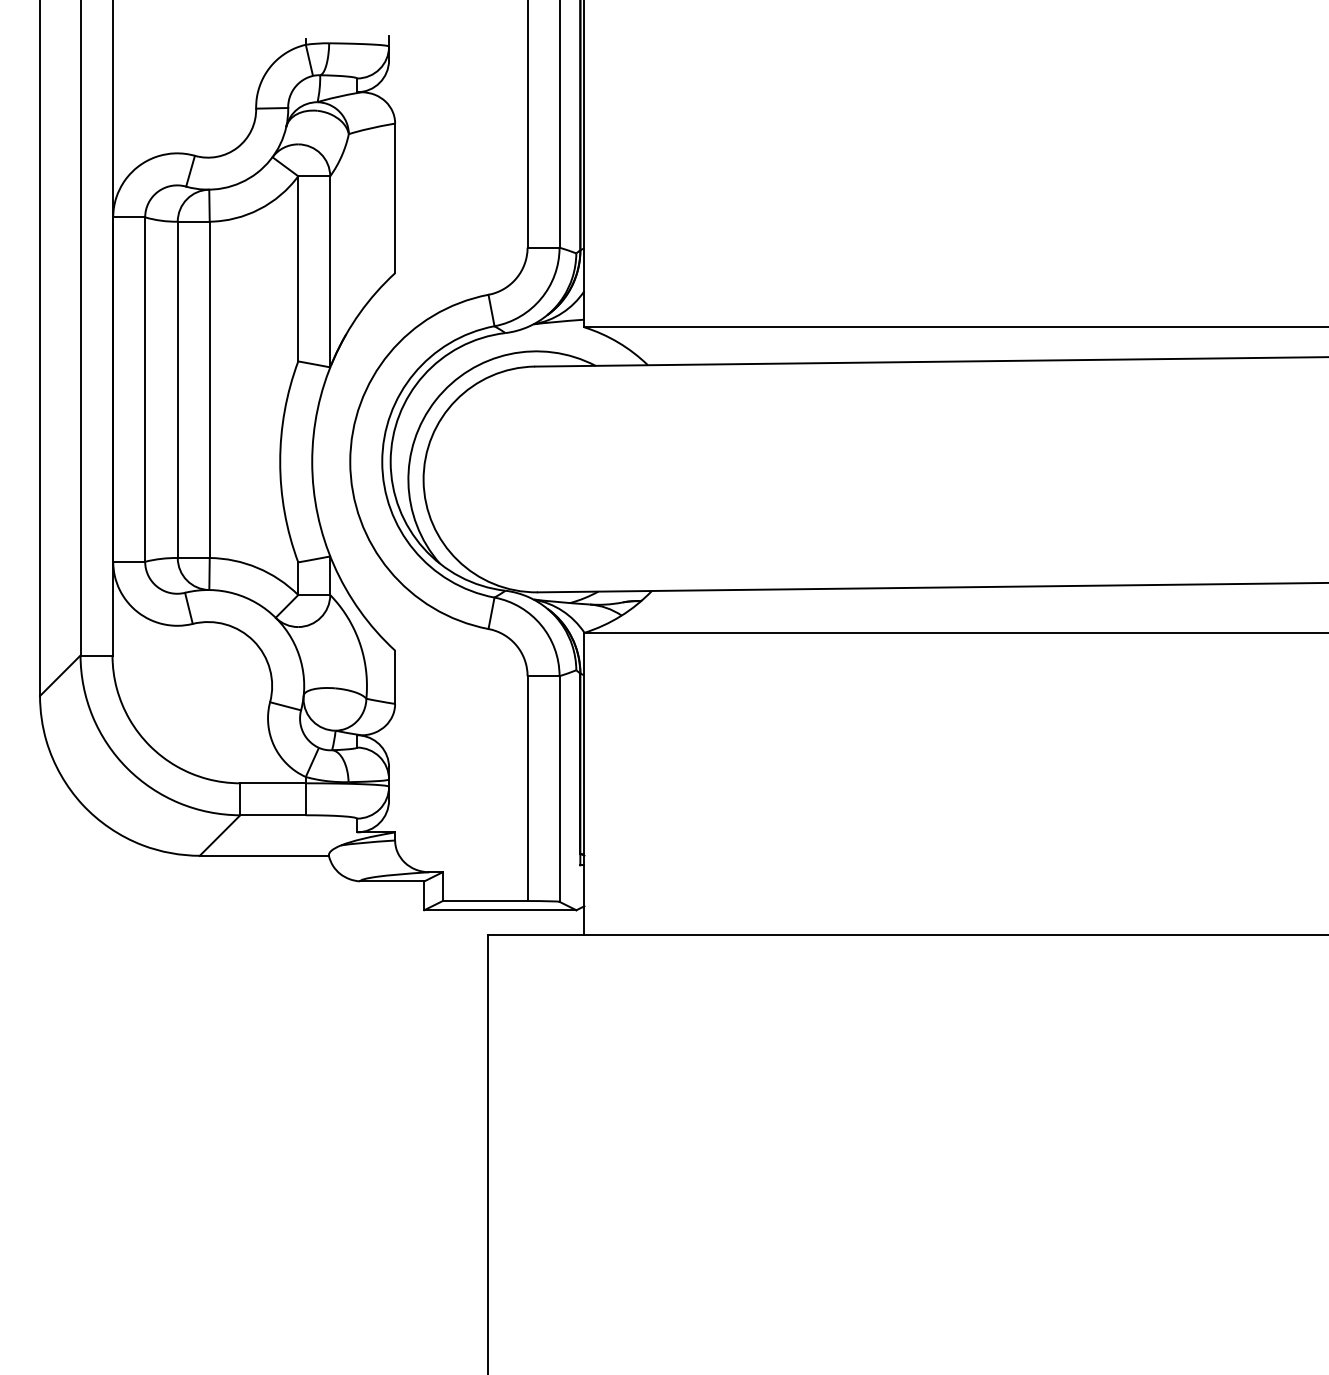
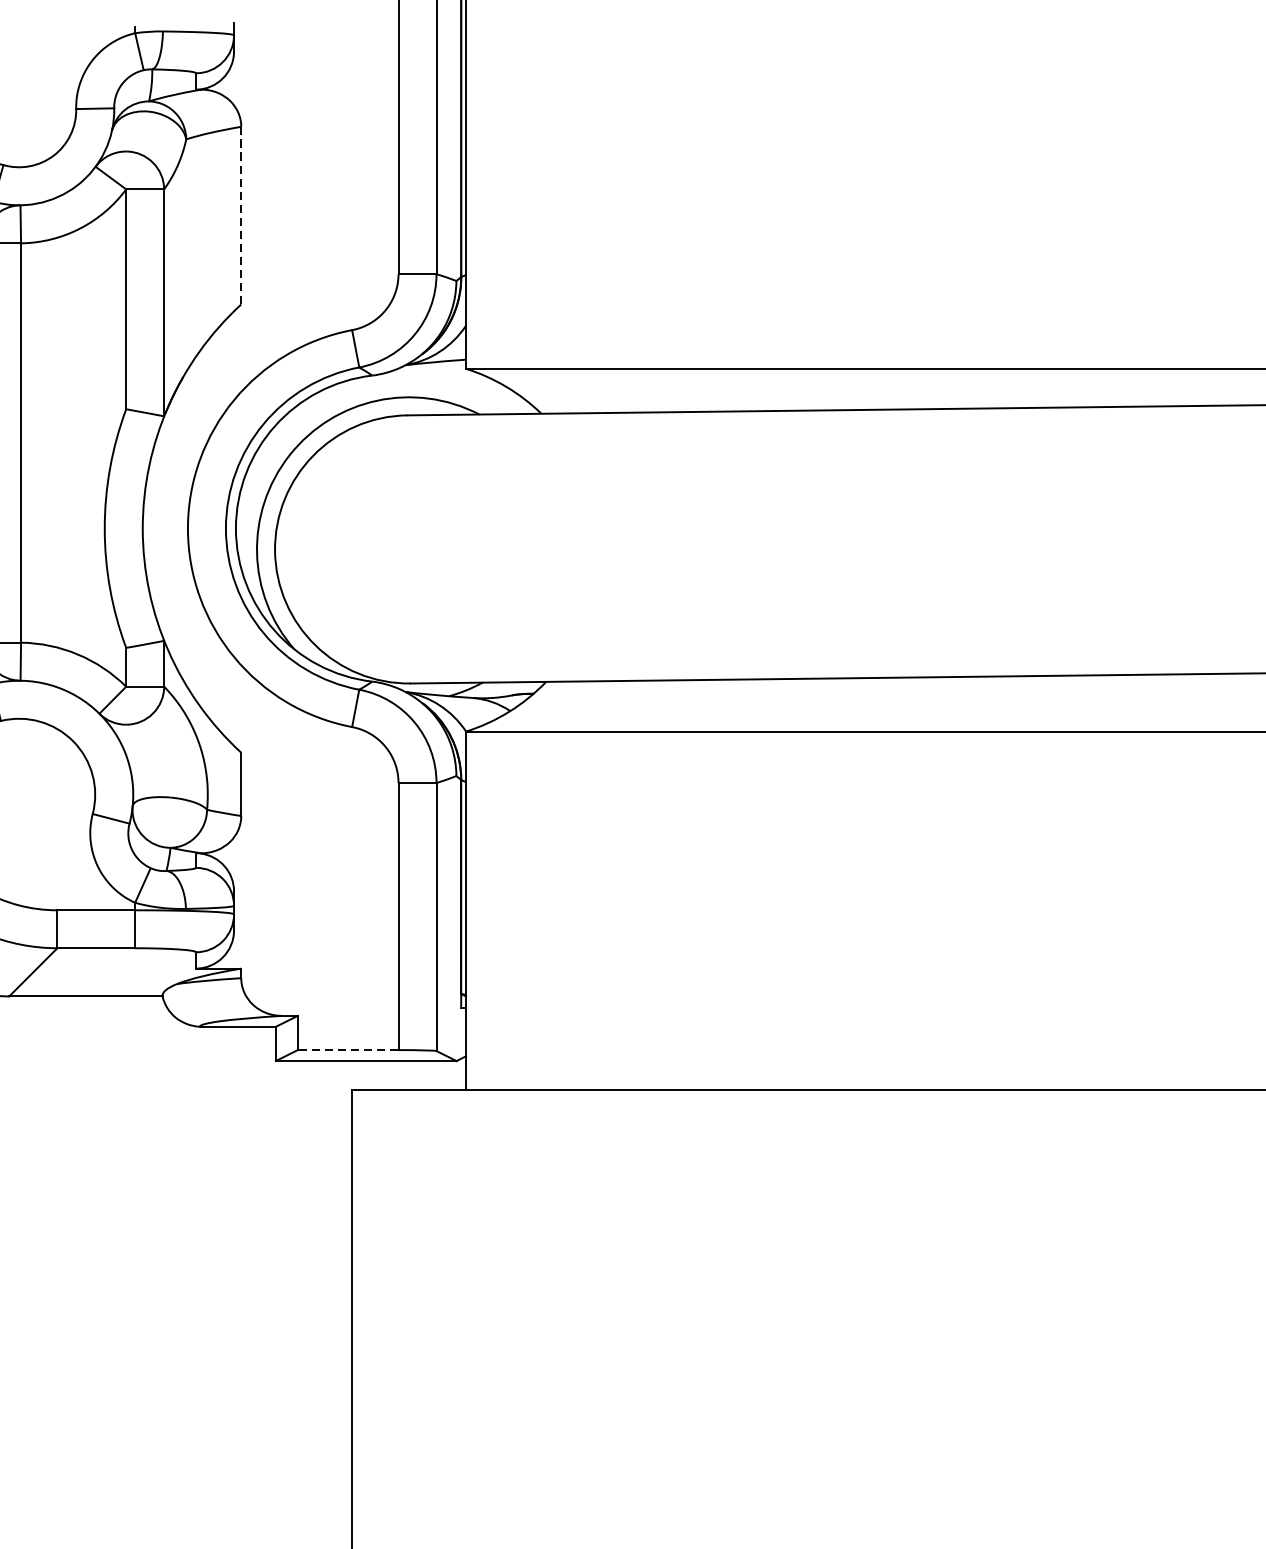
line: (395, 198) -> (241, 215), solid -> dashed
line: (484, 901) -> (347, 1050), solid -> dashed

